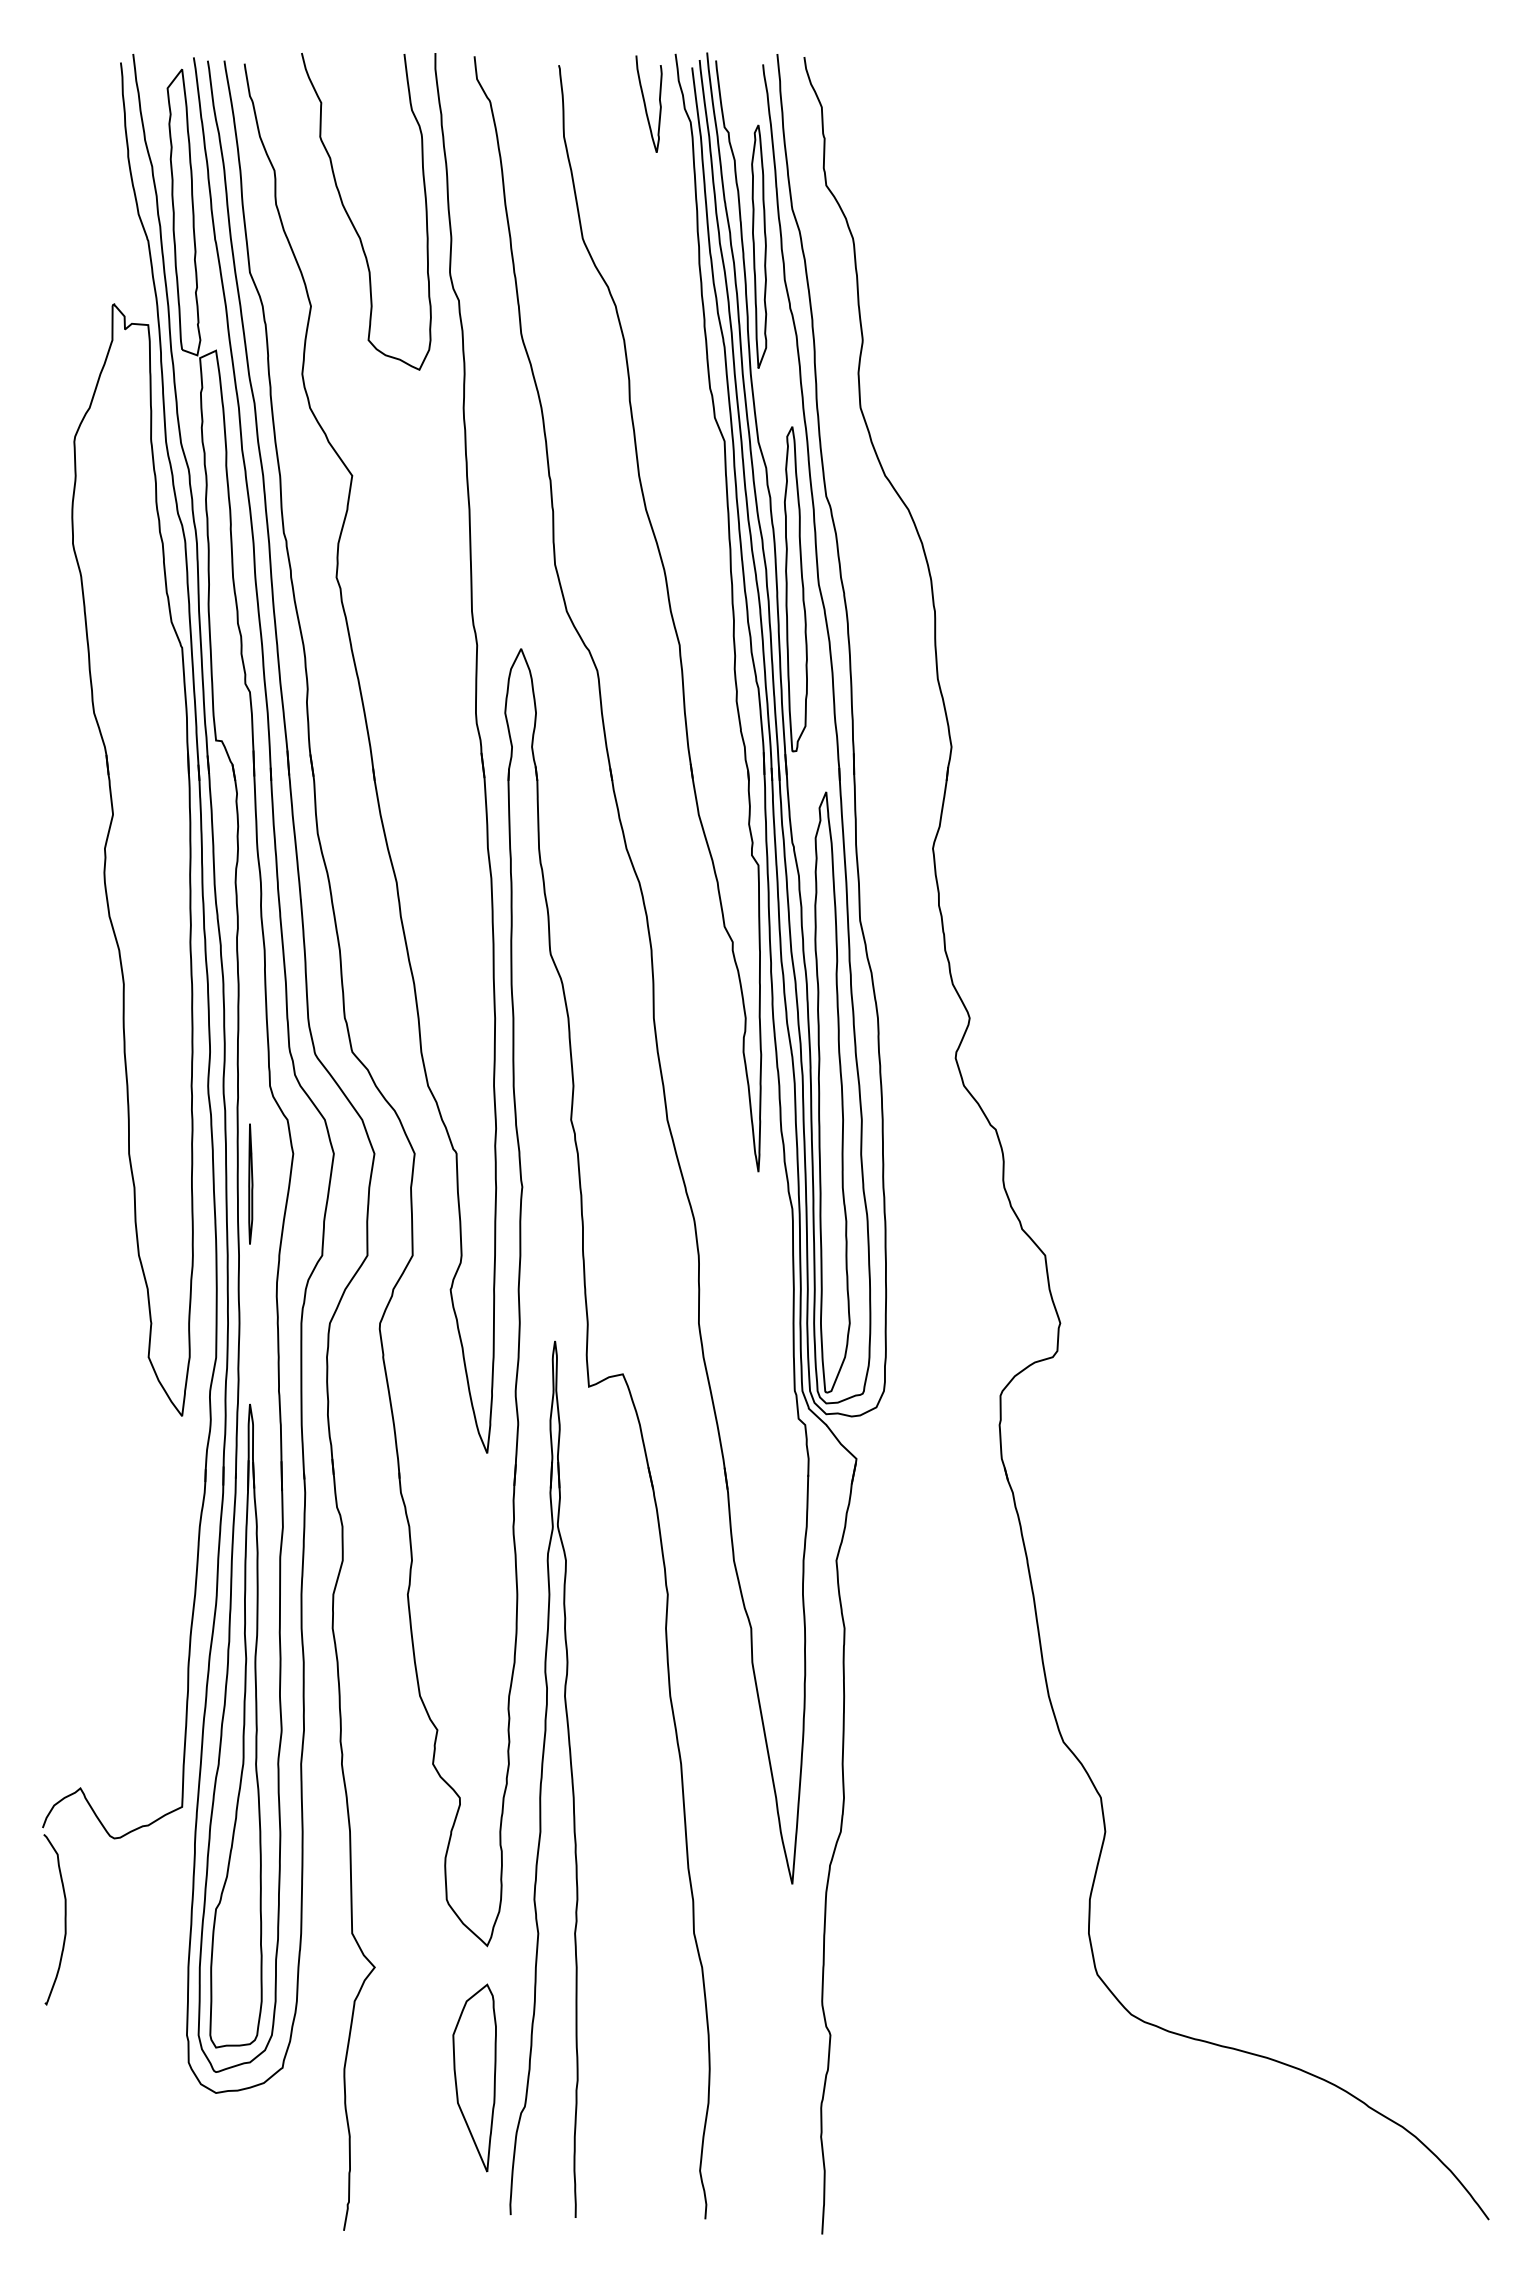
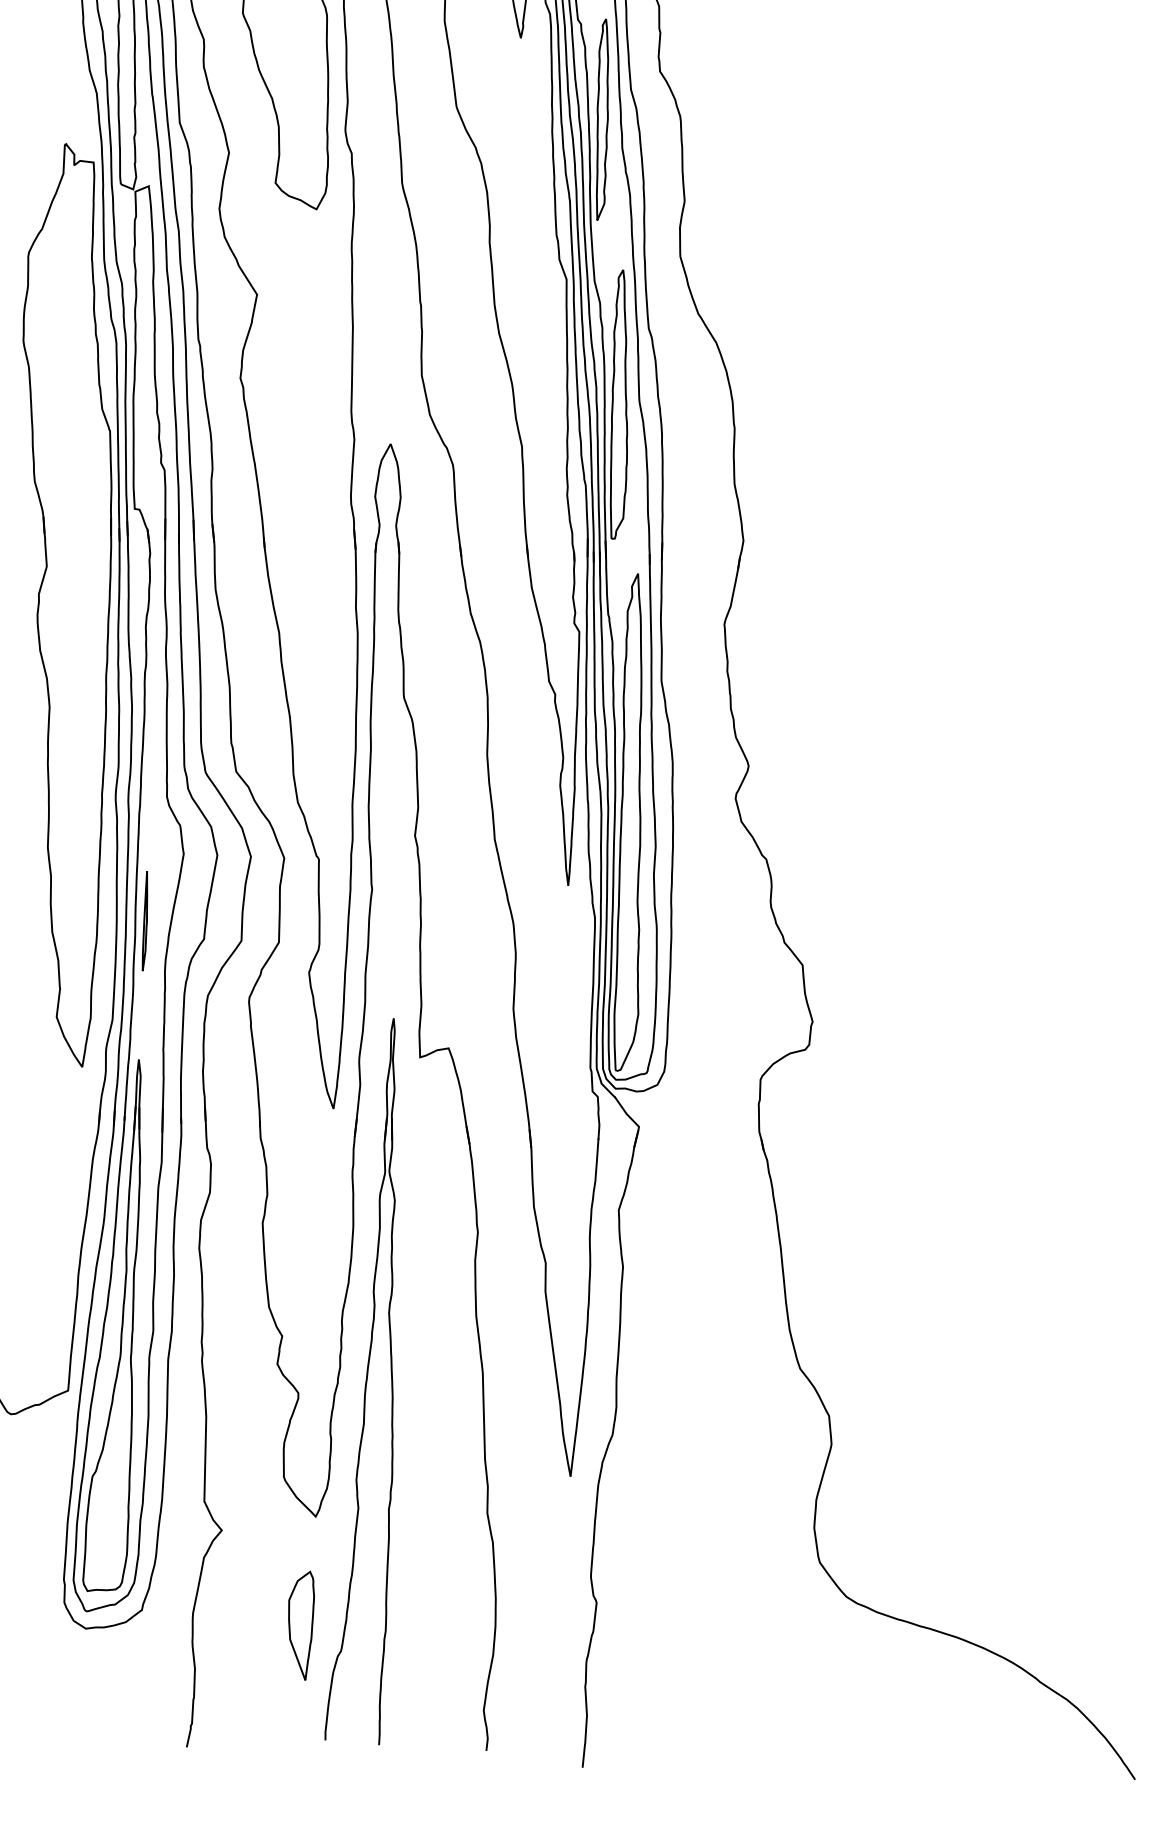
part: (250, 1183) -> (145, 920), moved
part: (474, 2077) -> (300, 1625), size x0.7

